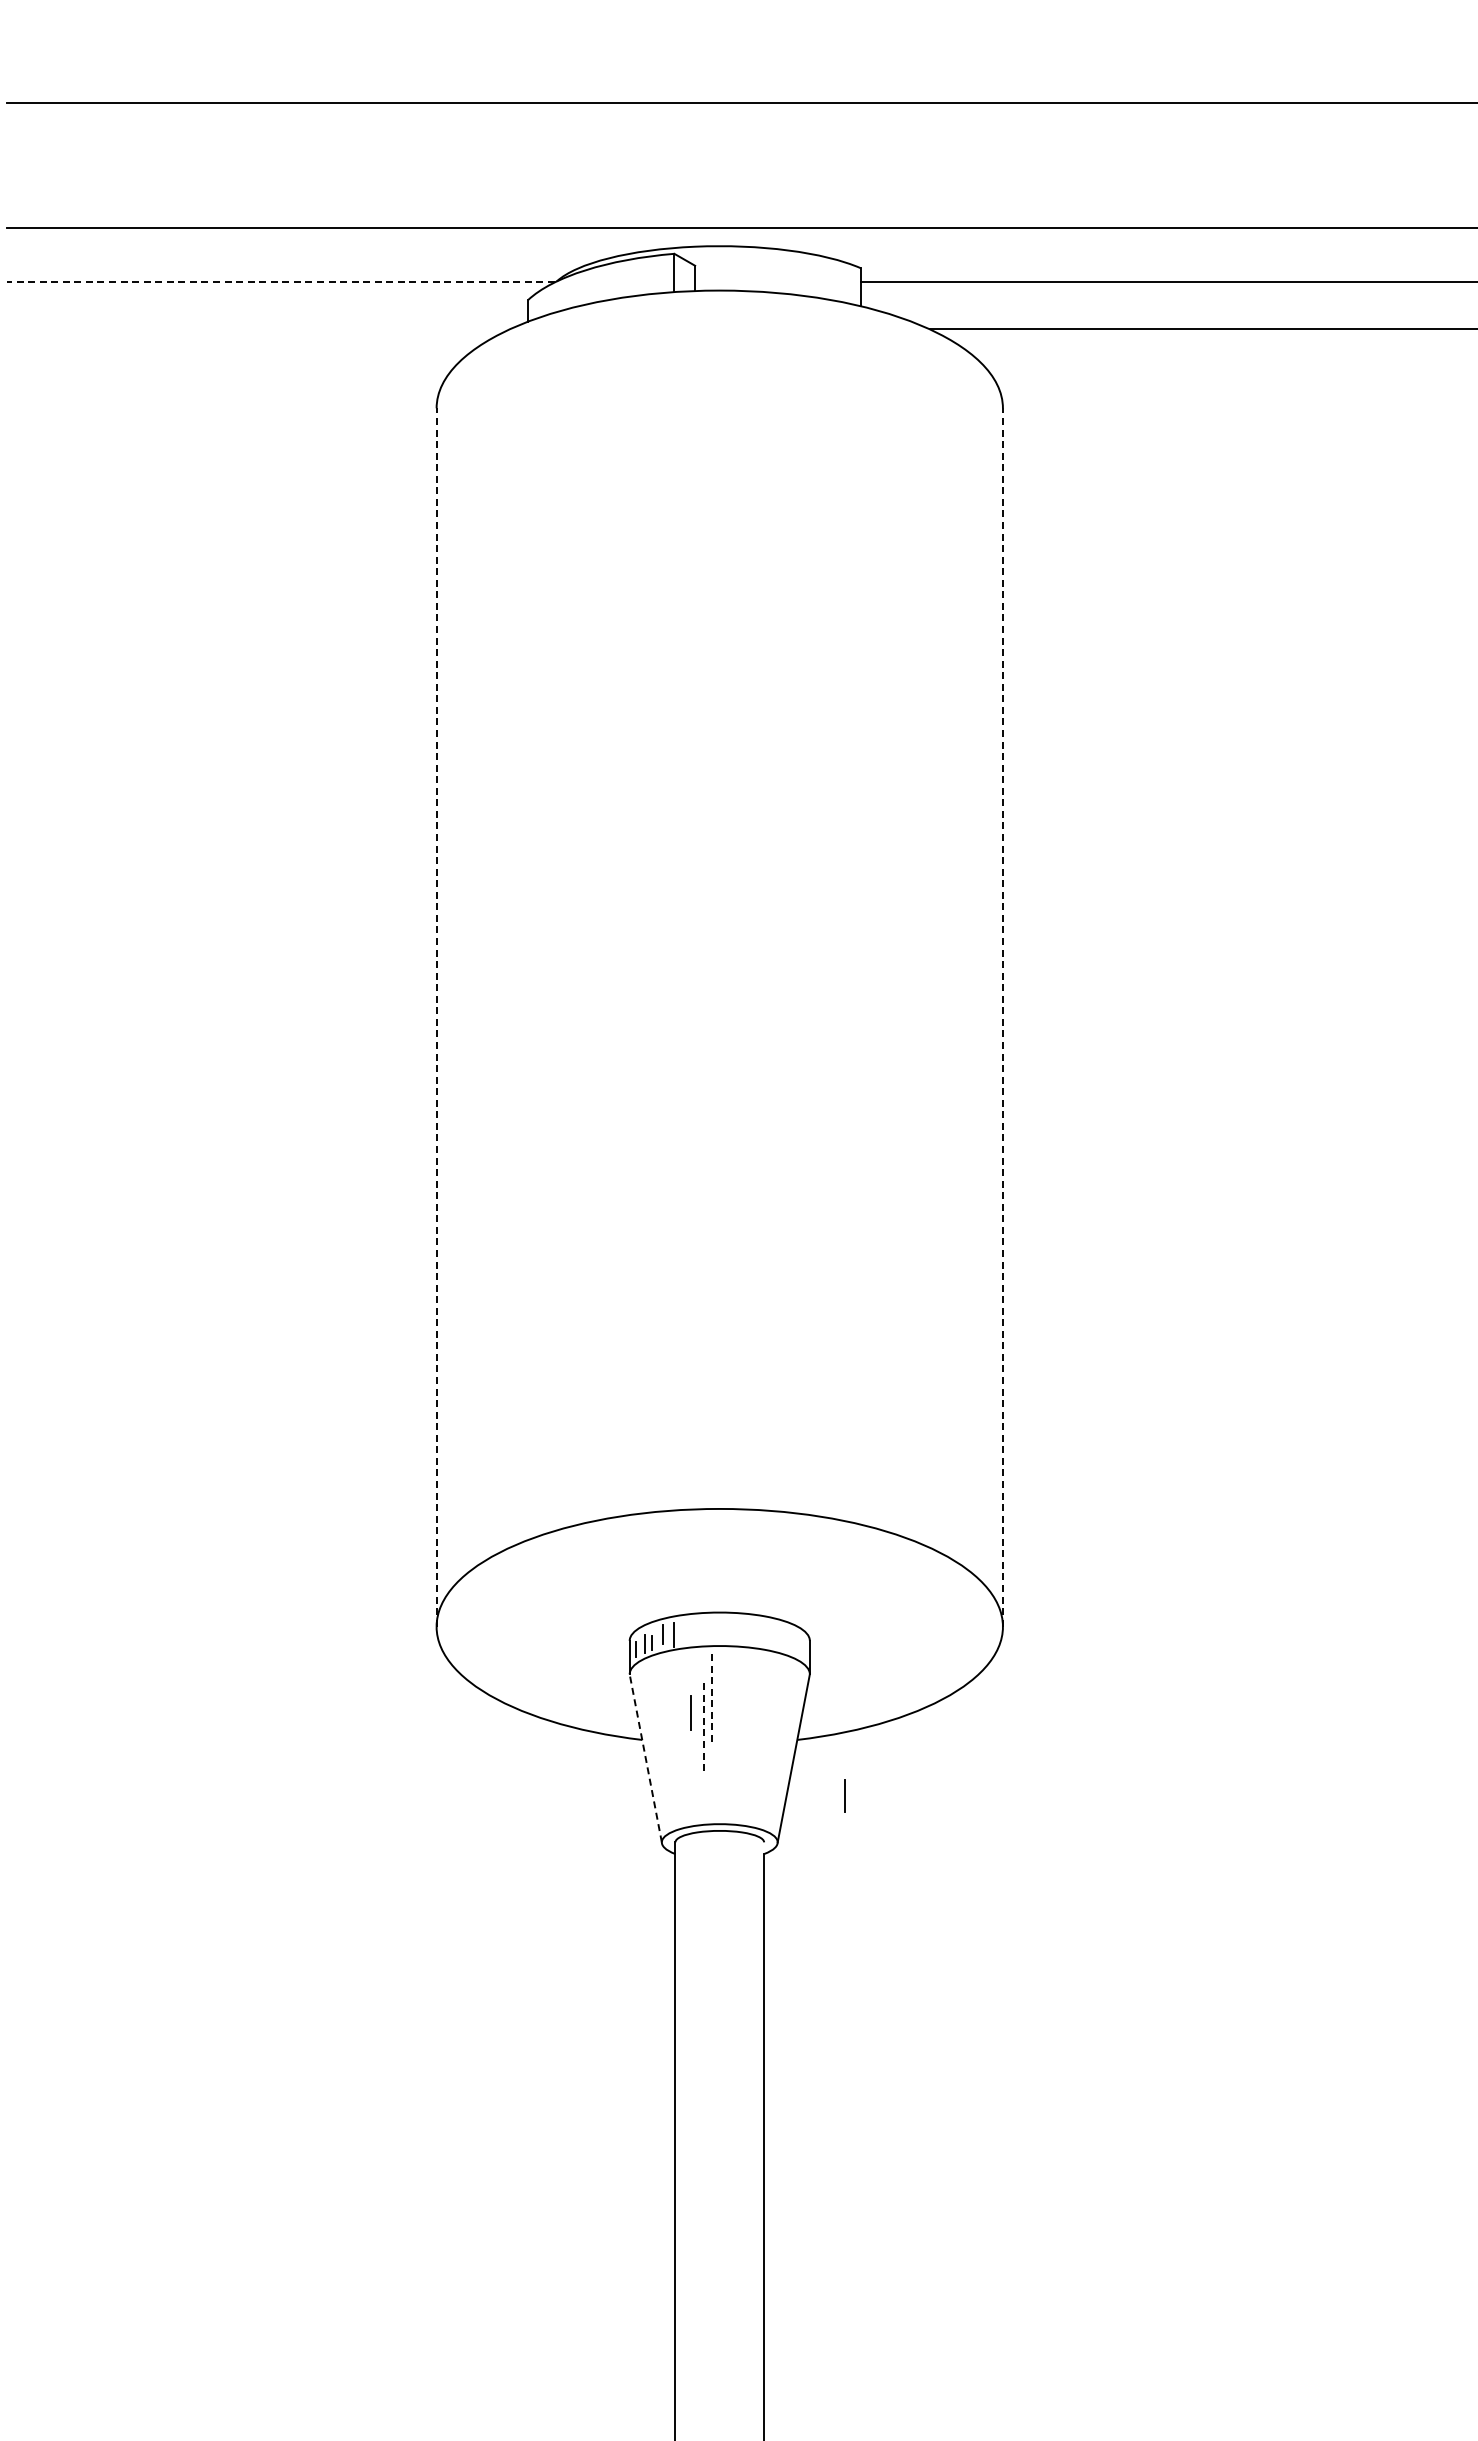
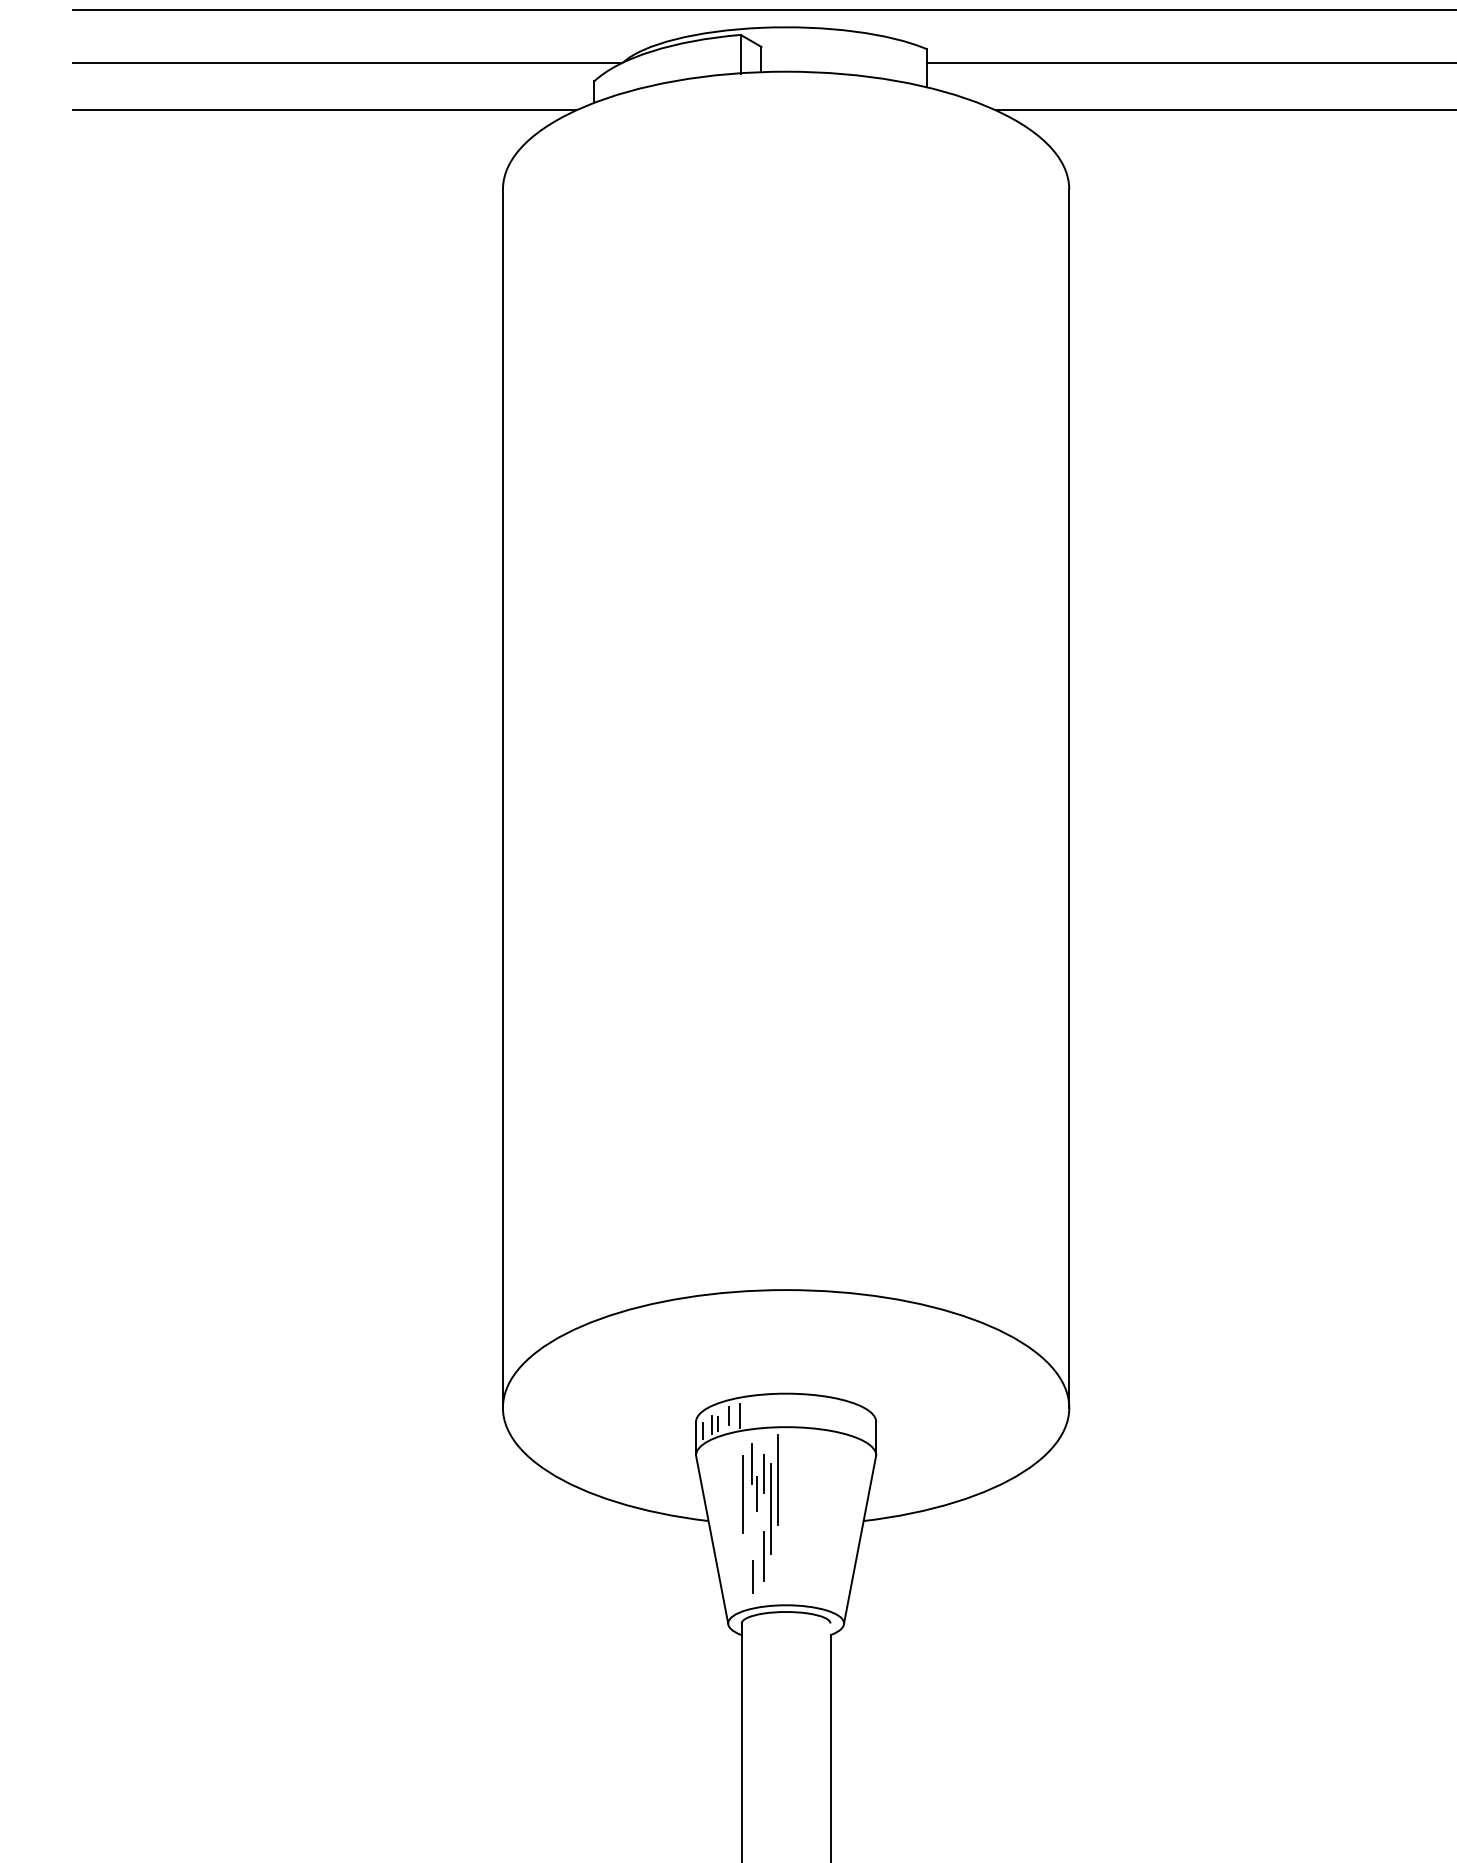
line: (280, 282) -> (346, 63), dashed -> solid
line: (257, 329) -> (323, 110), added
line: (436, 1017) -> (502, 798), dashed -> solid
line: (1002, 1017) -> (1068, 798), dashed -> solid
line: (685, 1682) -> (751, 1463), added
line: (697, 1692) -> (763, 1473), added
line: (711, 1699) -> (777, 1480), dashed -> solid
line: (676, 1713) -> (742, 1494), added
line: (704, 1728) -> (770, 1509), dashed -> solid
line: (645, 1758) -> (711, 1539), dashed -> solid
line: (697, 1775) -> (763, 1556), added
line: (844, 1795) -> (752, 1576), moved

